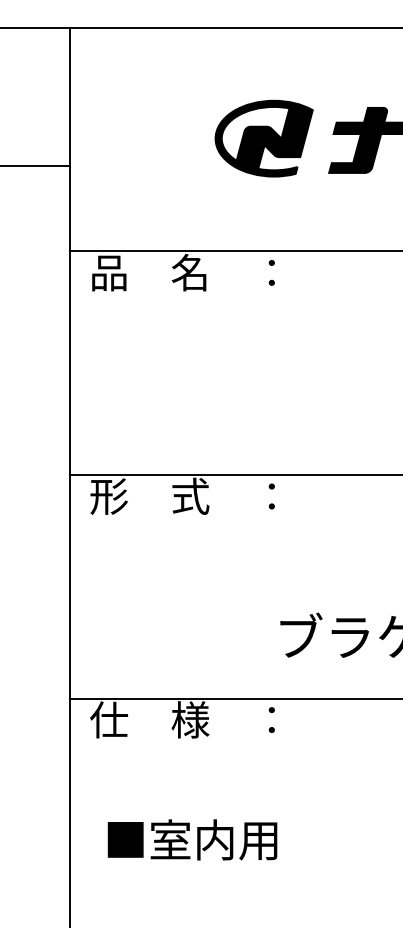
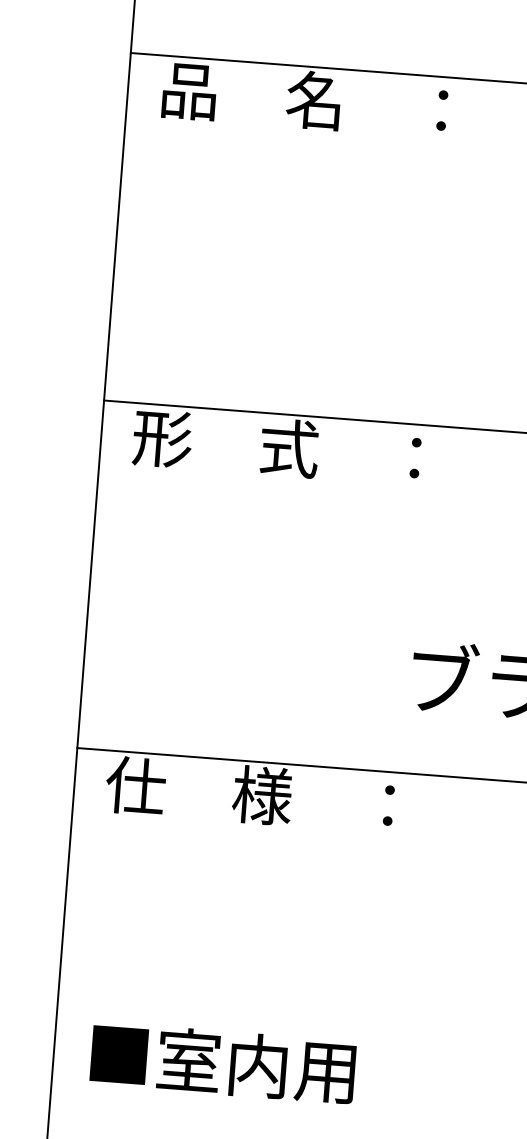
text: (192, 839) -> (223, 1062), moved

